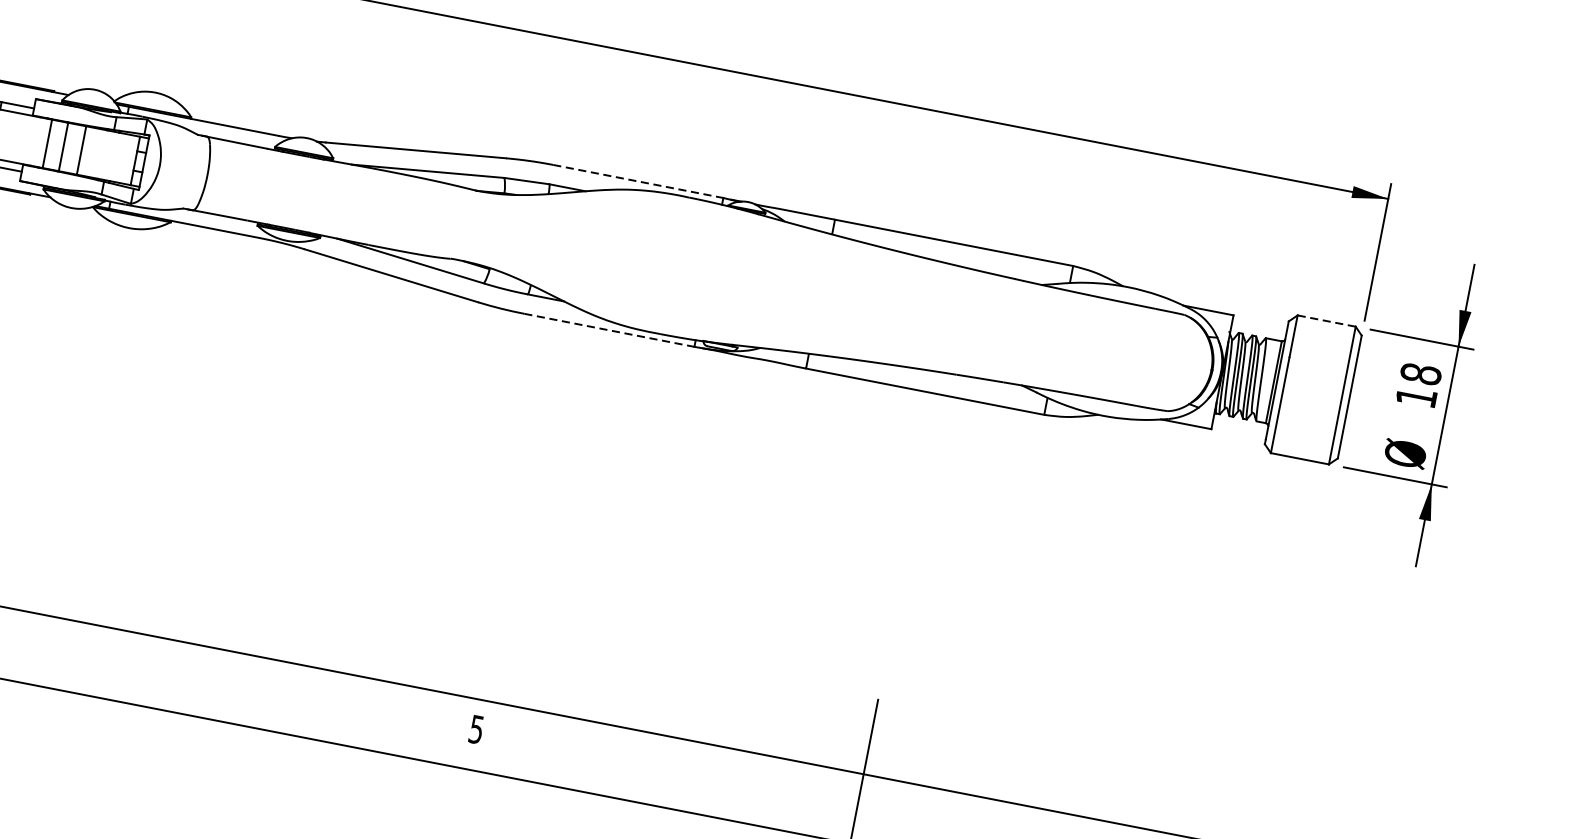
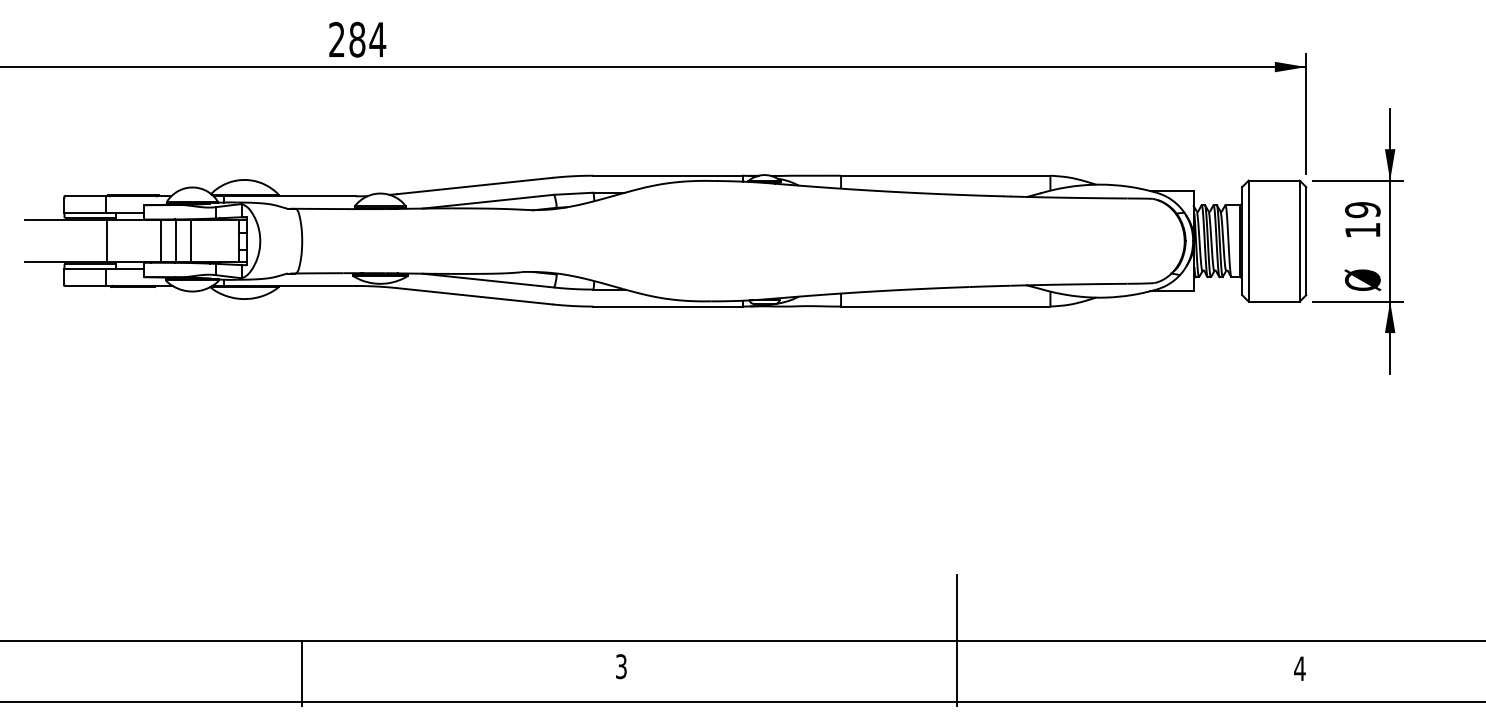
line: (638, 181) -> (668, 175), dashed -> solid
line: (1327, 320) -> (1274, 180), dashed -> solid
line: (609, 330) -> (668, 306), dashed -> solid
text: (1420, 374) -> (1362, 210), 18 -> 19
line: (112, 666) -> (302, 673), added
text: (476, 729) -> (621, 666), 5 -> 3

